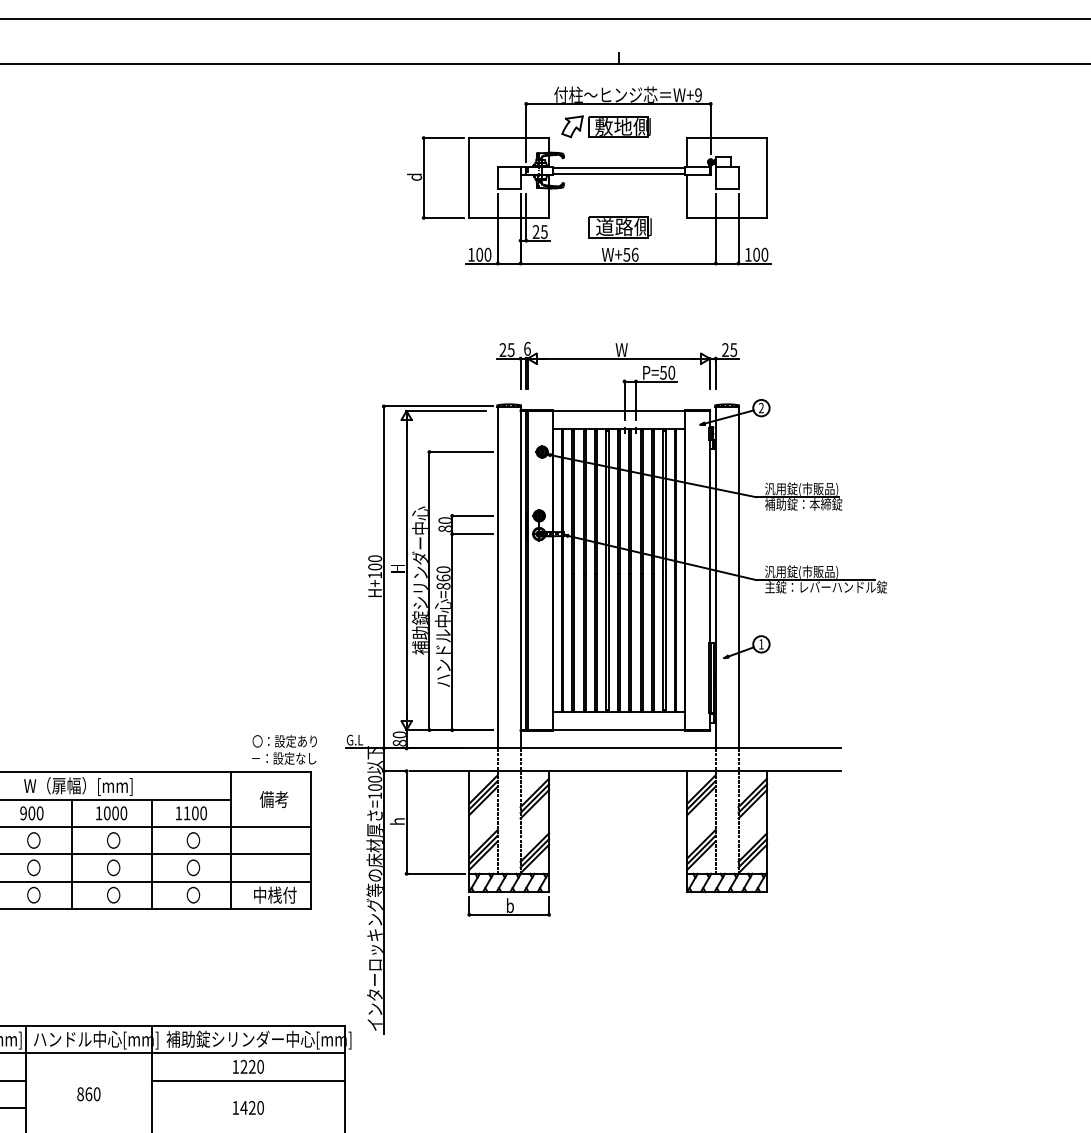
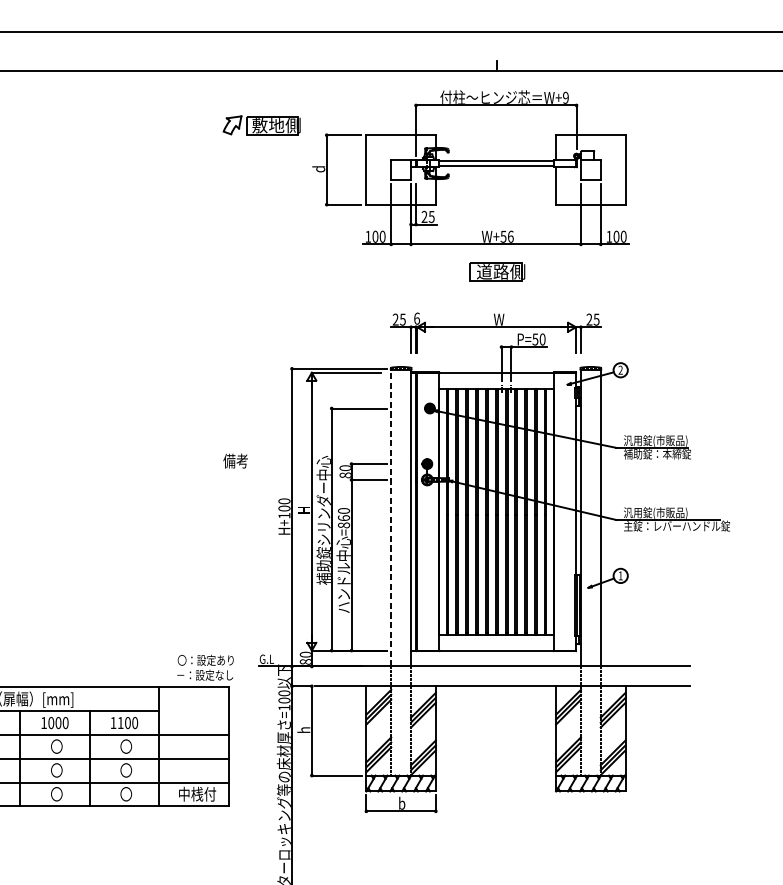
part: (605, 126) -> (261, 125), moved
part: (619, 227) -> (497, 272), moved
line: (497, 577) -> (390, 517), solid -> dashed
text: (274, 799) -> (236, 461), moved

